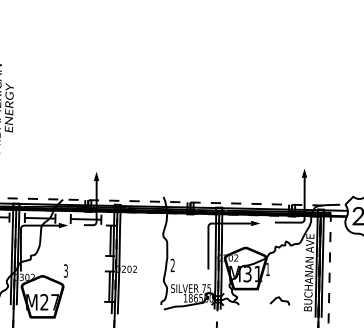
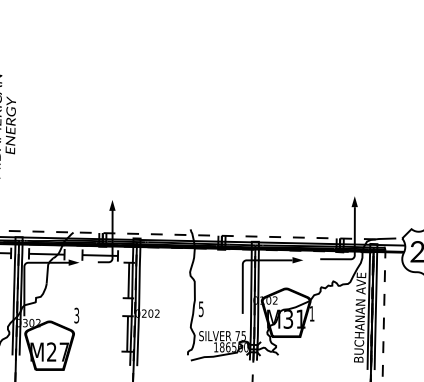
text: (172, 265) -> (200, 309), 2 -> 5
curve: (279, 299) -> (325, 348), removed

